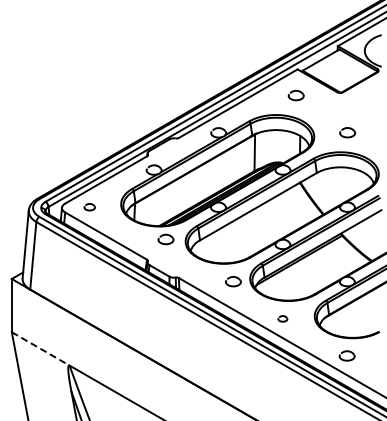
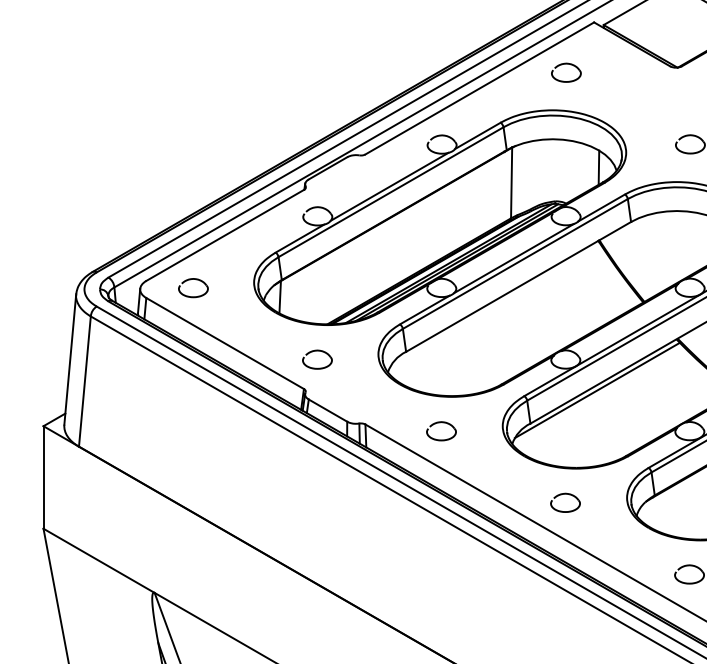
part: (295, 95) -> (564, 72), moved
part: (89, 206) -> (193, 286), size x1.43
part: (165, 239) -> (316, 359), moved
part: (233, 281) -> (441, 431), moved
part: (282, 318) -> (564, 502), size x1.67
line: (41, 349) -> (100, 562), dashed -> solid

